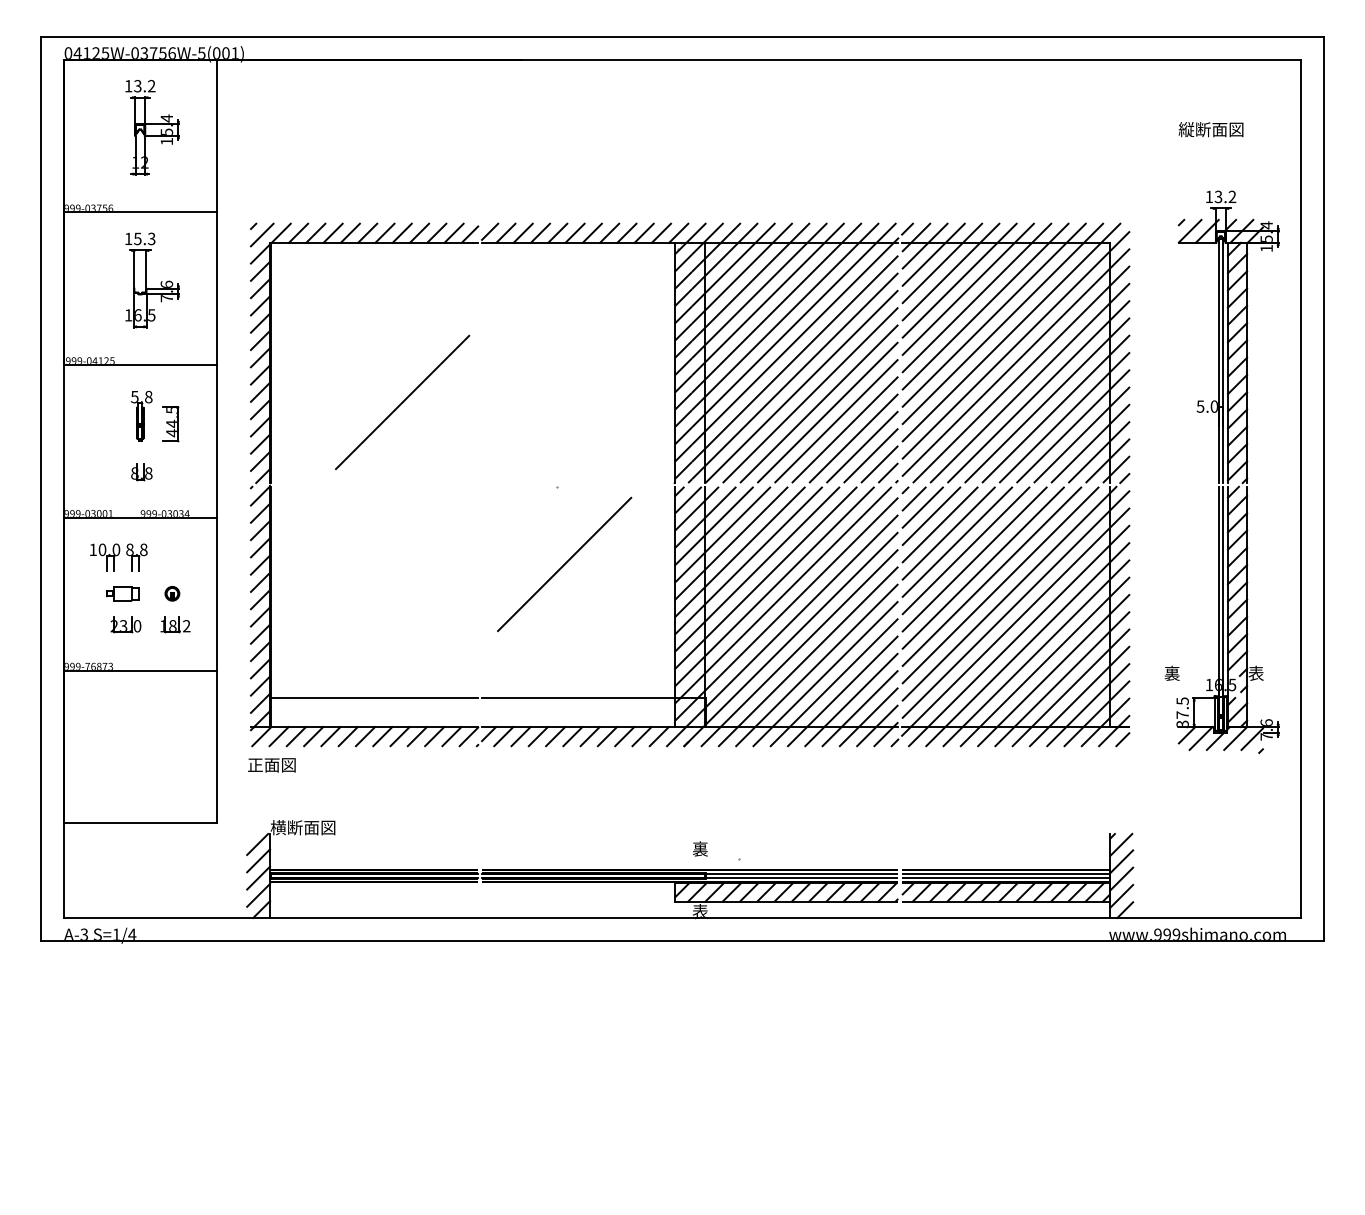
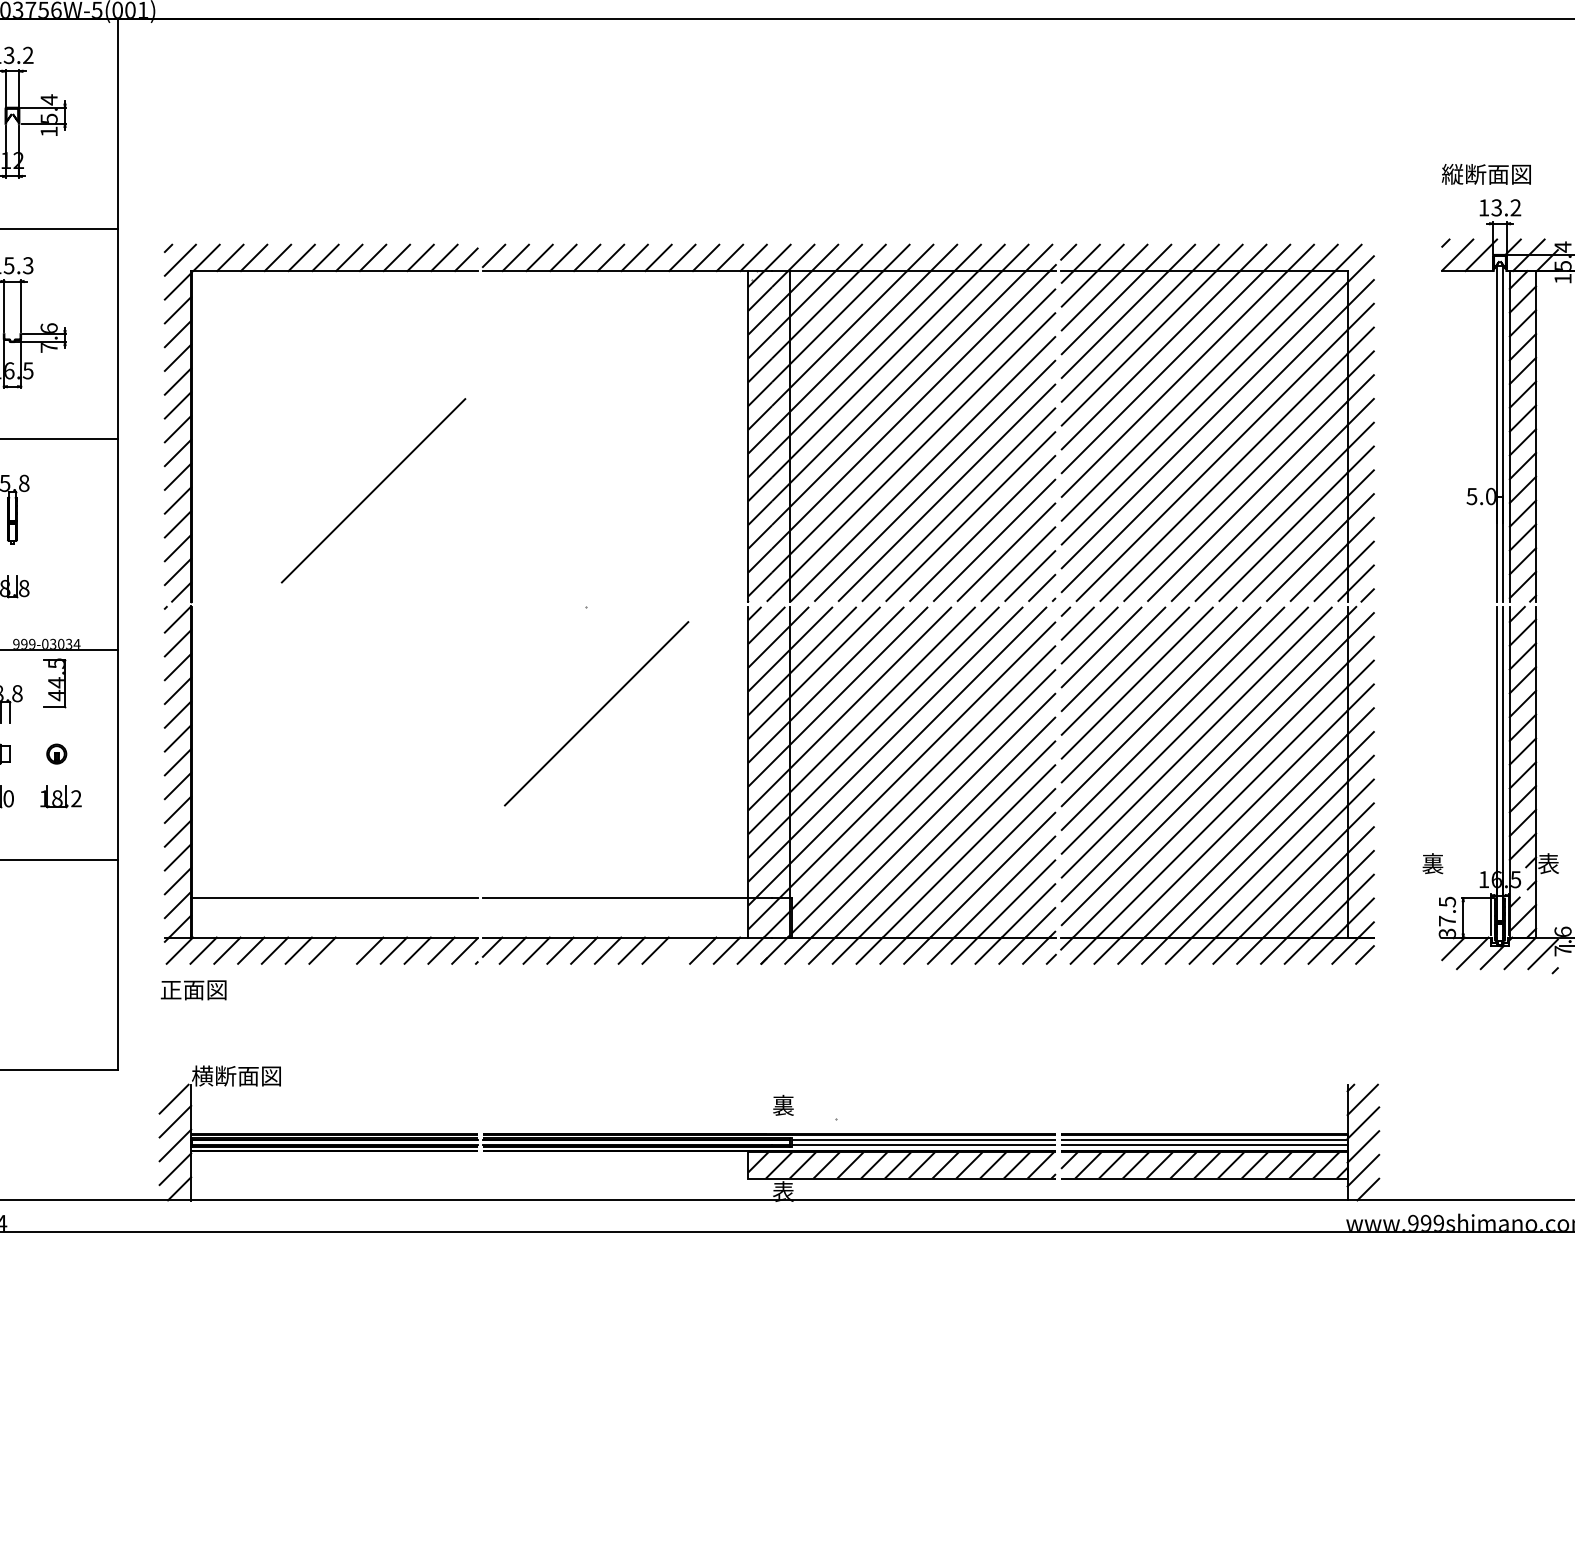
text: (1210, 129) -> (1485, 174), moved
part: (170, 424) -> (54, 683), moved
line: (382, 736) -> (345, 950), removed
line: (624, 736) -> (679, 950), removed

